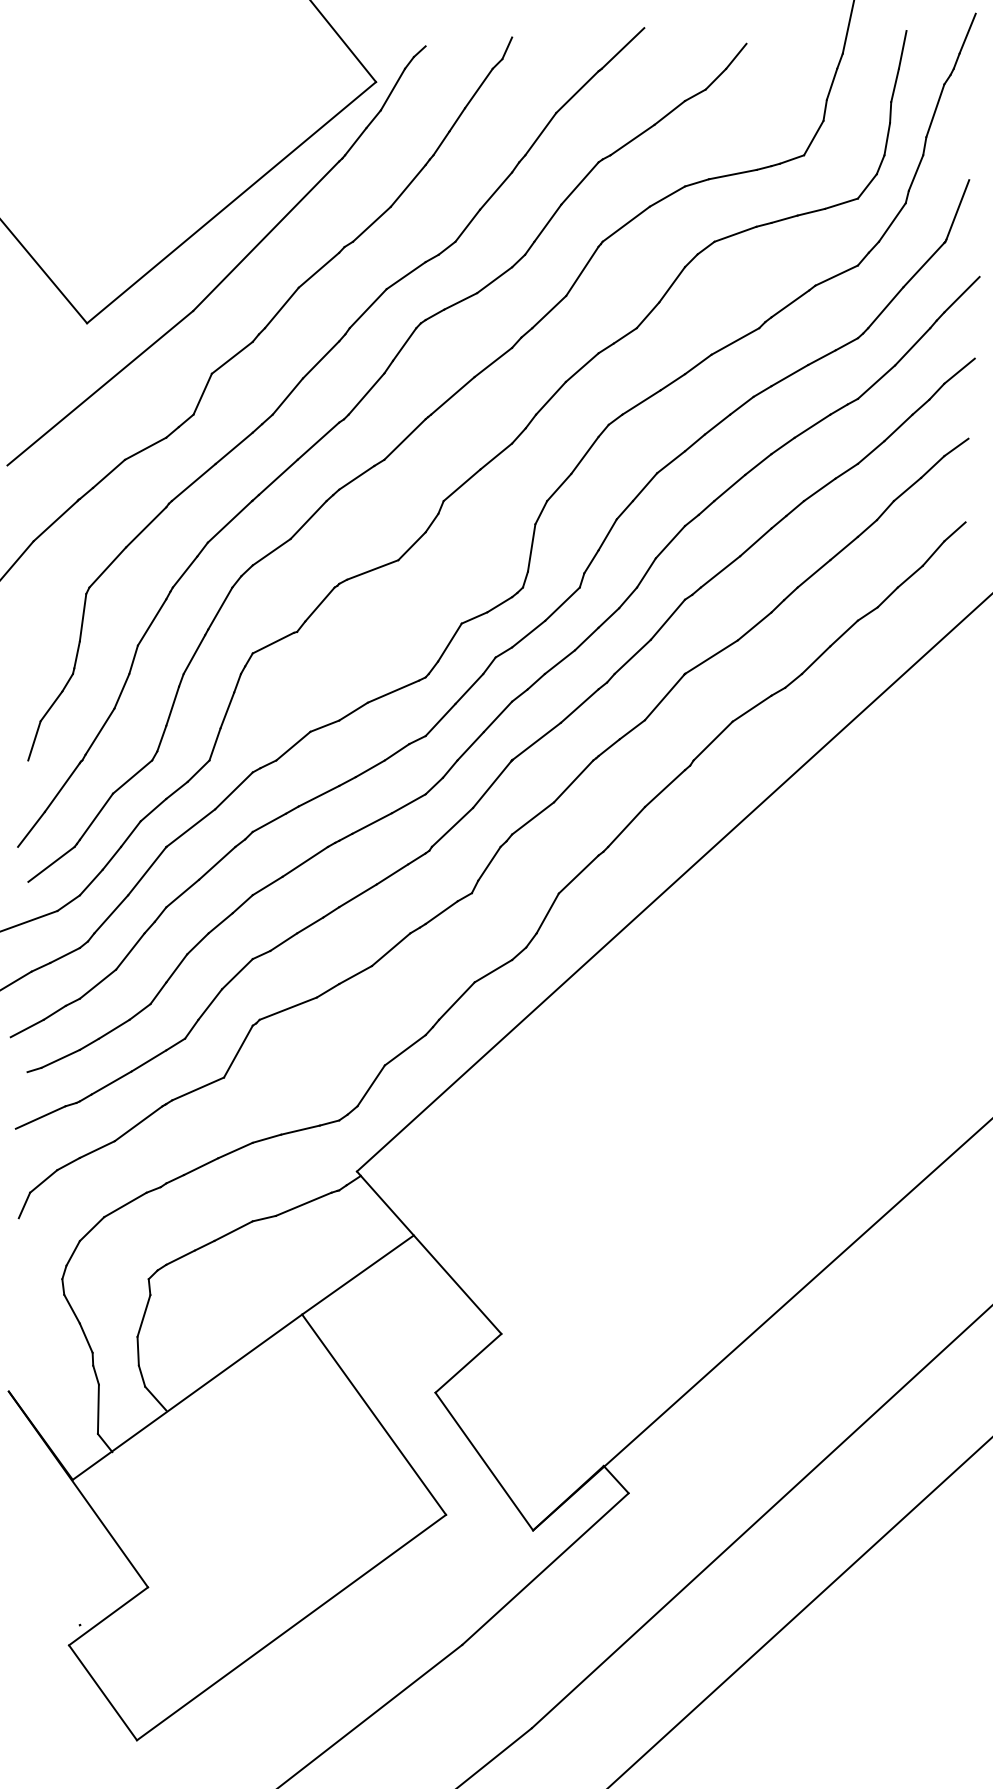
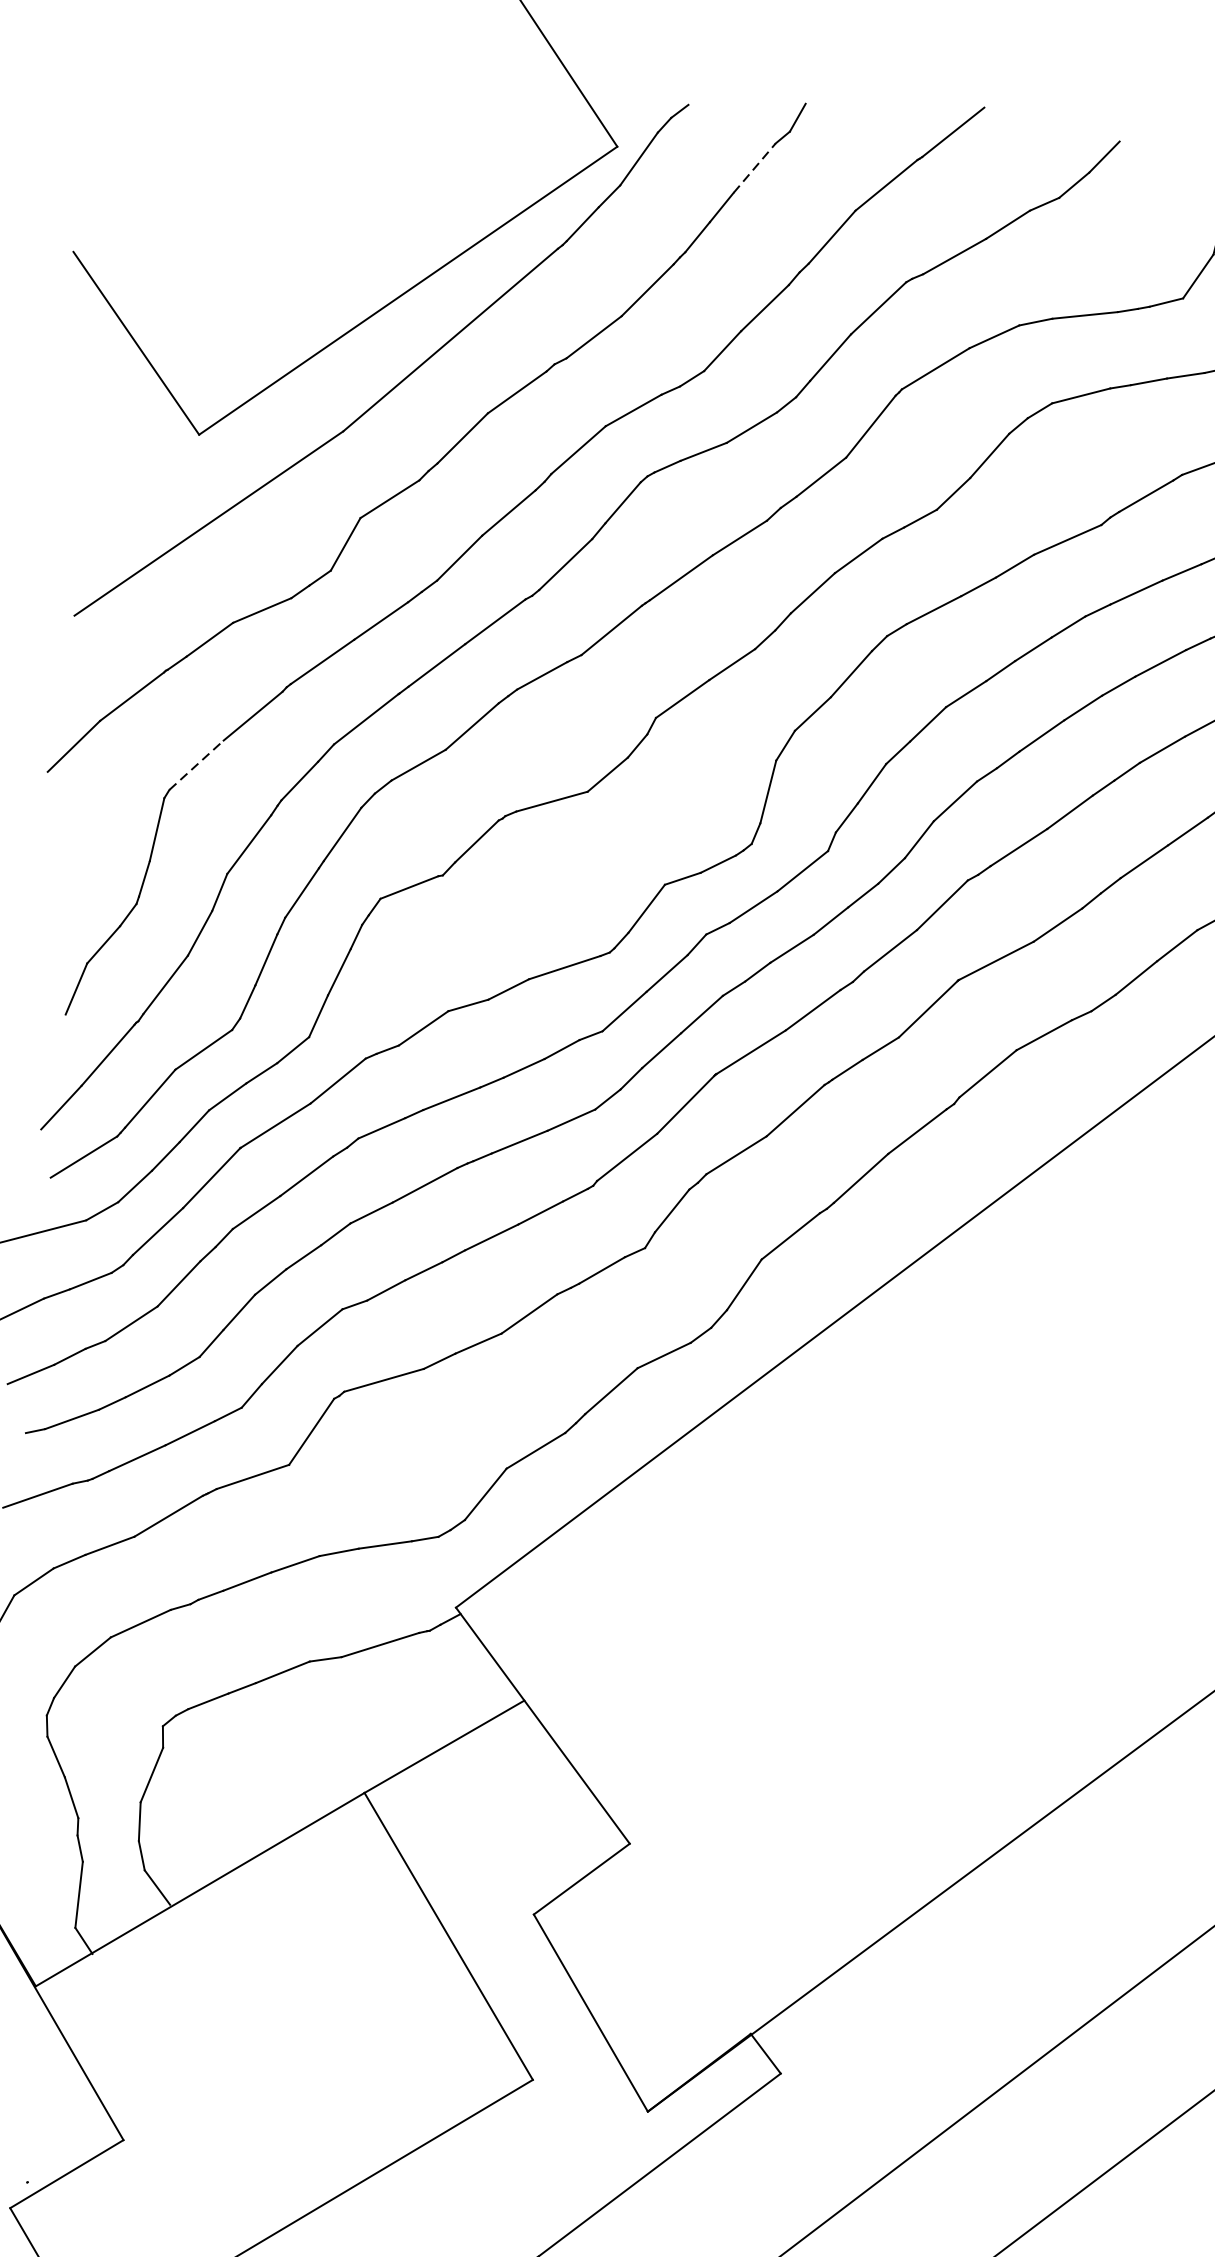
line: (479, 88) -> (755, 168), solid -> dashed
line: (108, 567) -> (197, 765), solid -> dashed

